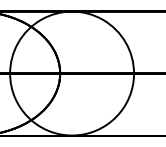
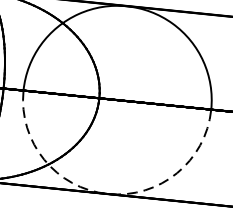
arc: (72, 135) -> (108, 194), solid -> dashed

